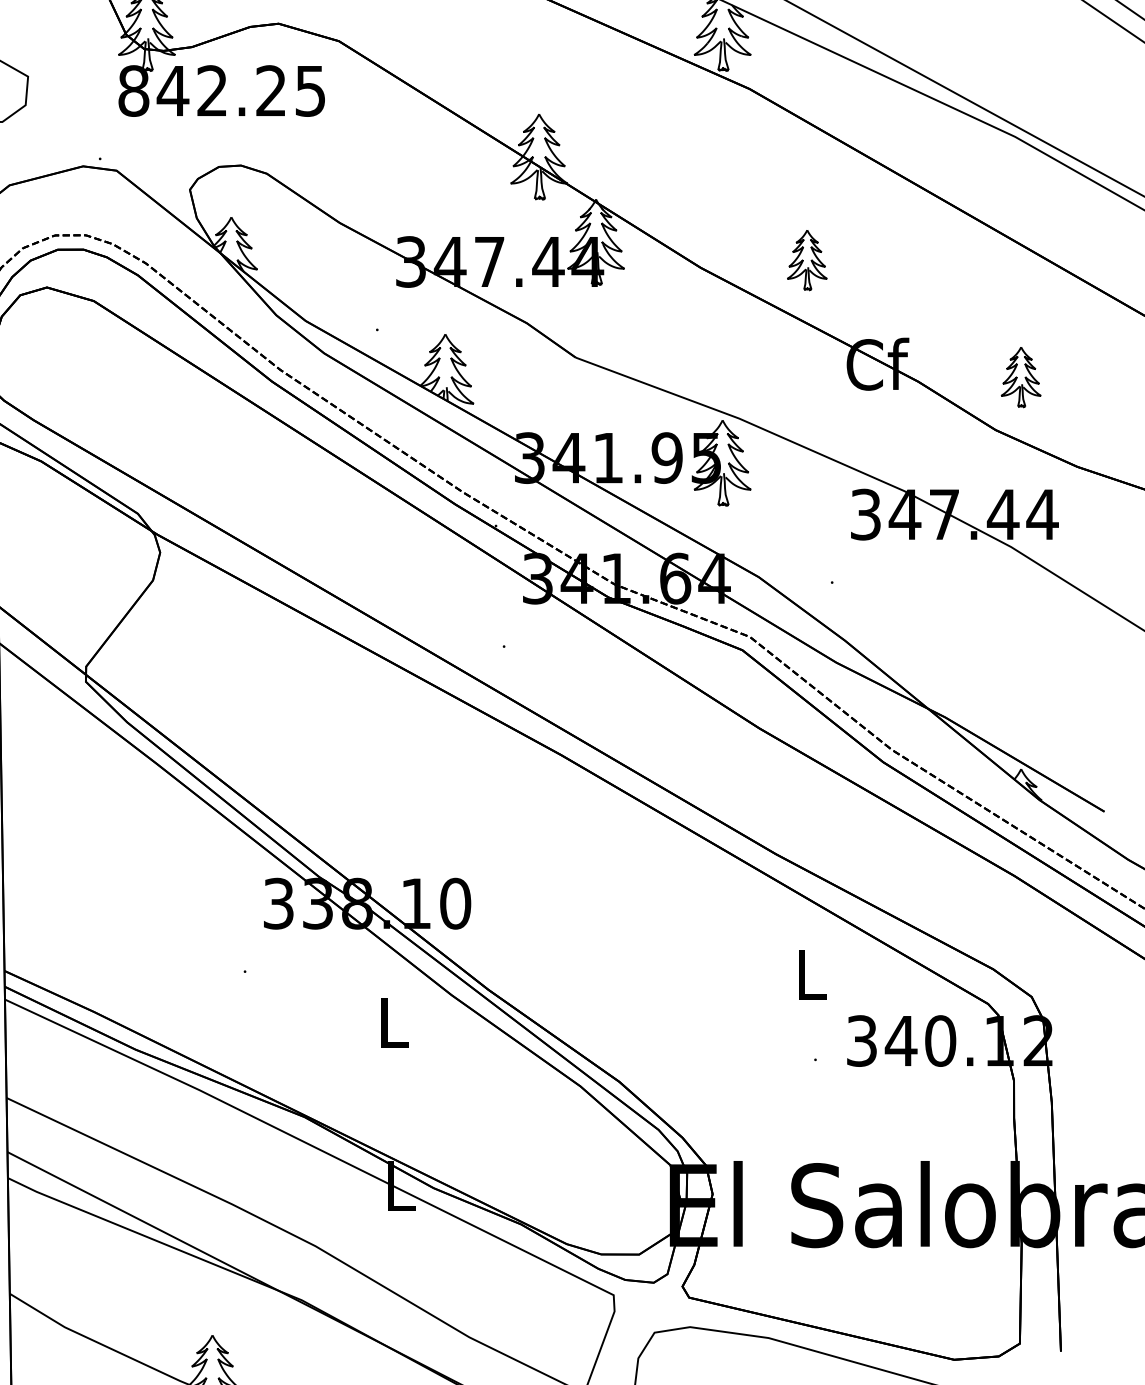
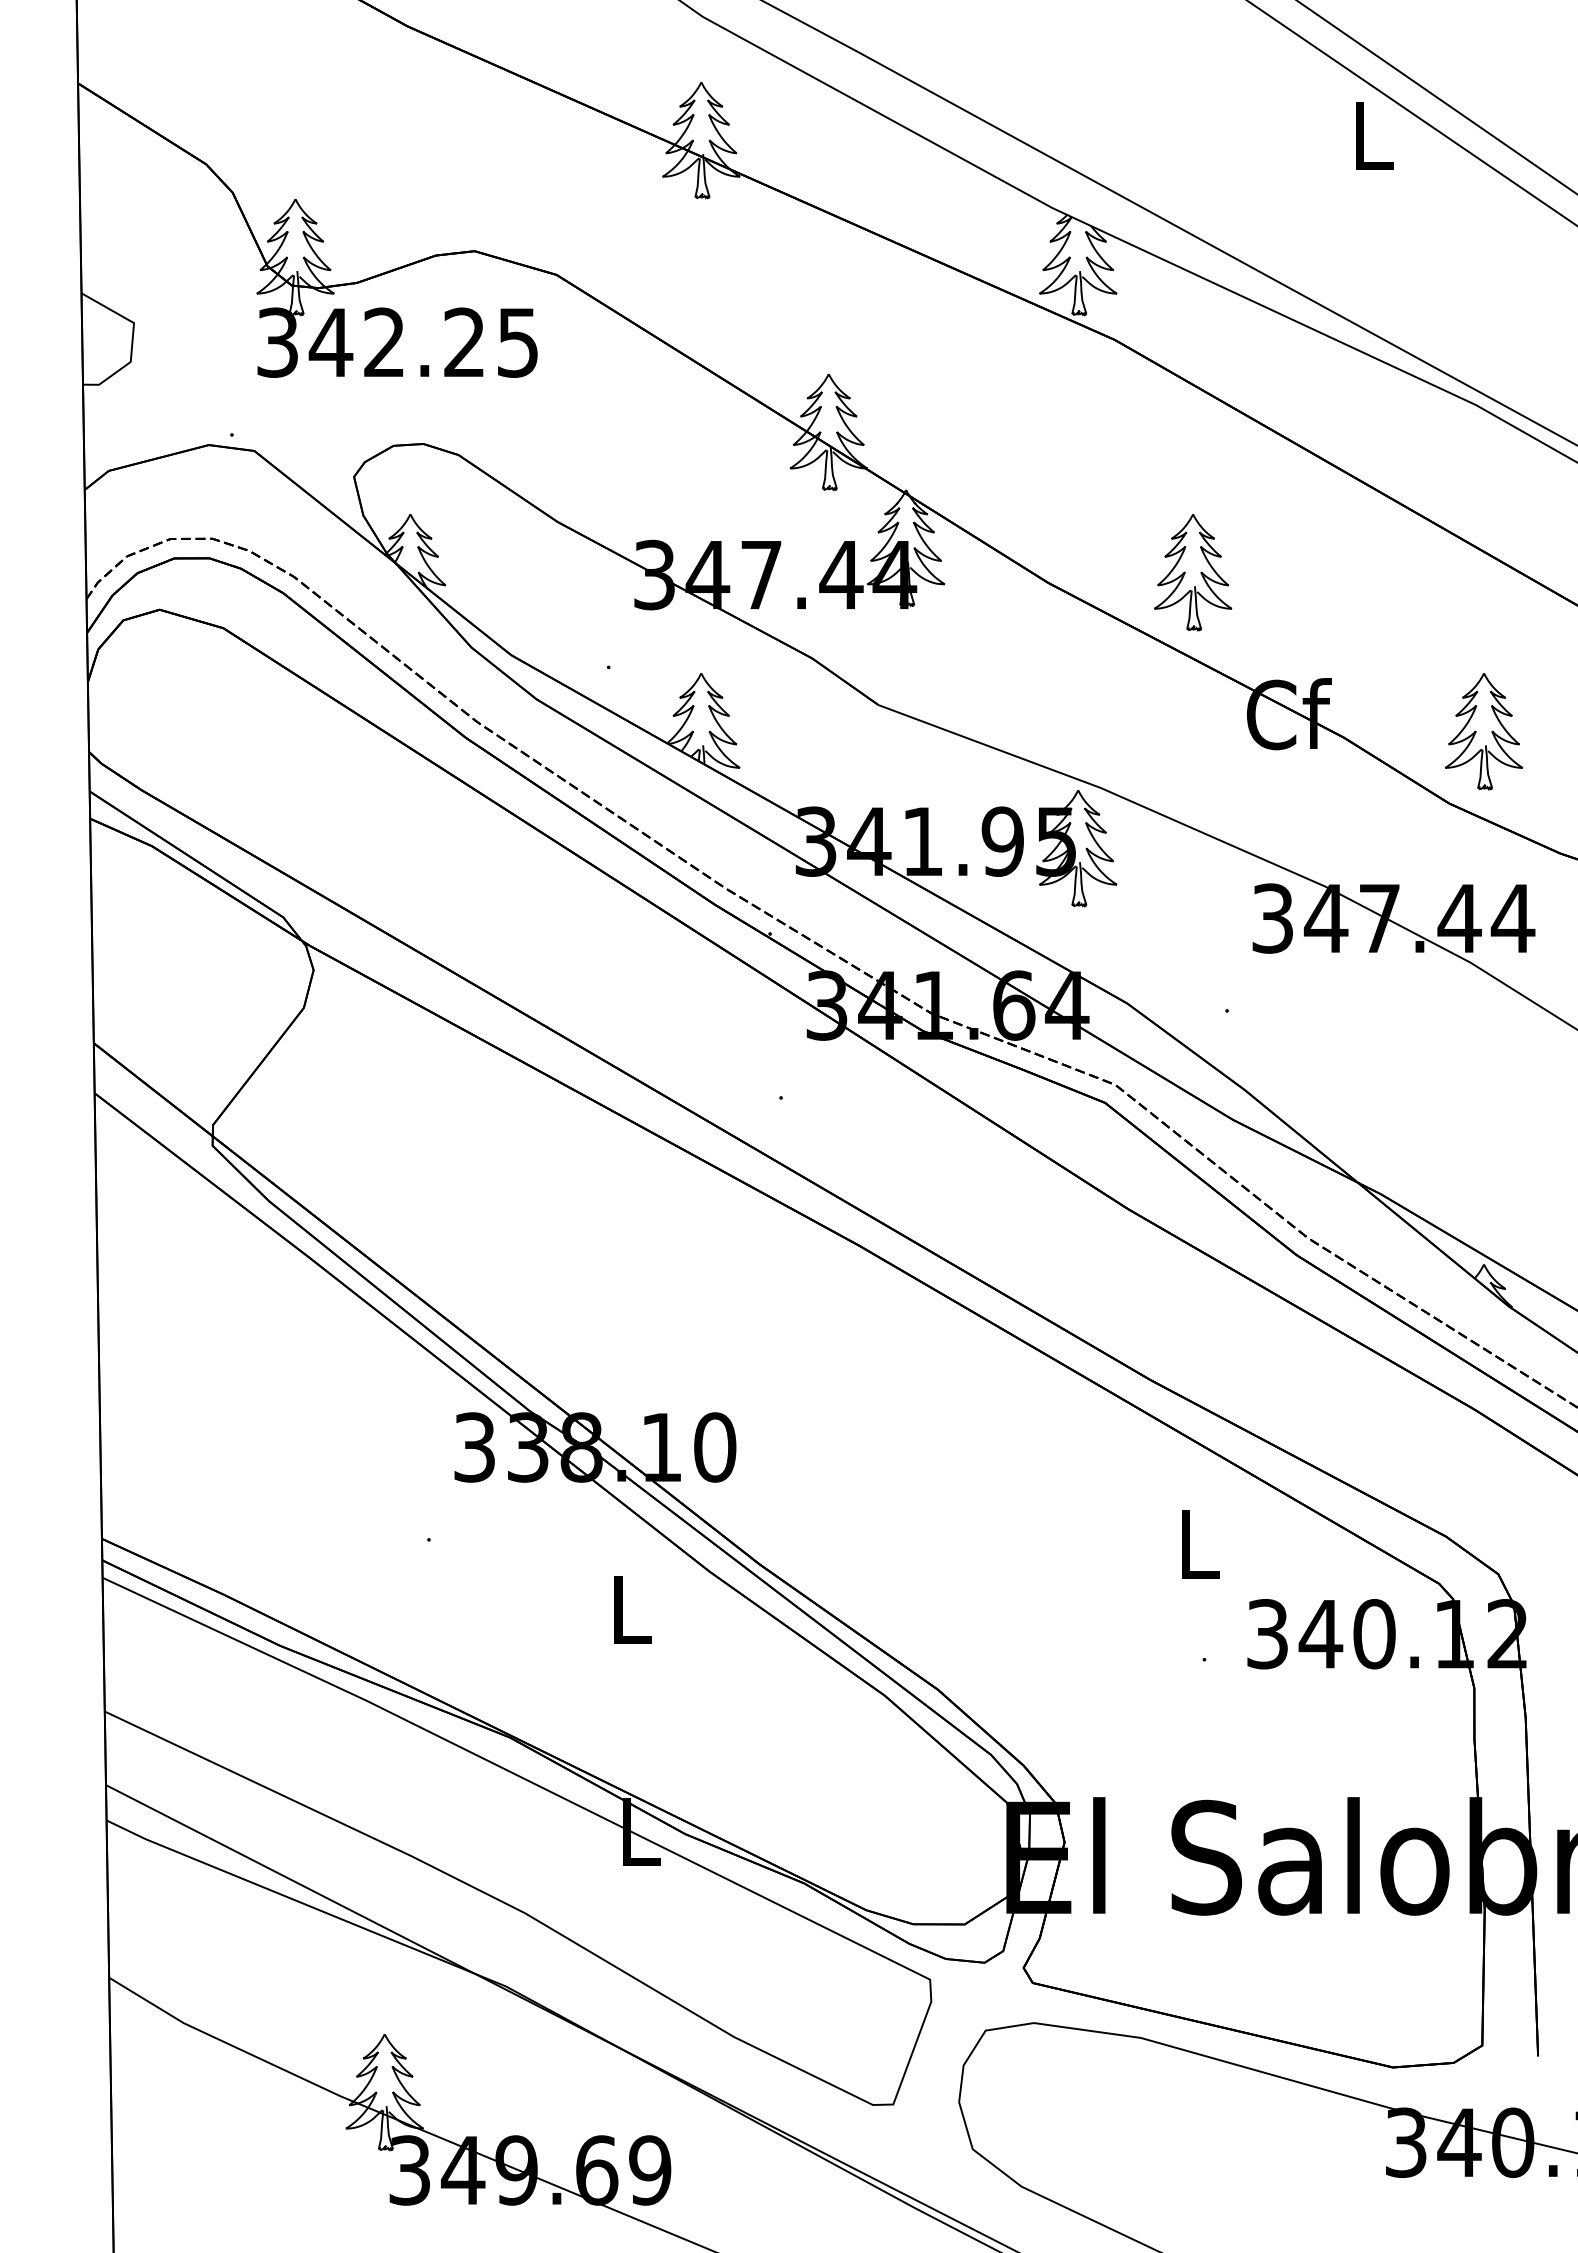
text: (133, 90) -> (277, 342), 842.25 -> 342.25
part: (807, 260) -> (1193, 572), size x1.43
part: (1020, 377) -> (1483, 731), size x1.43

